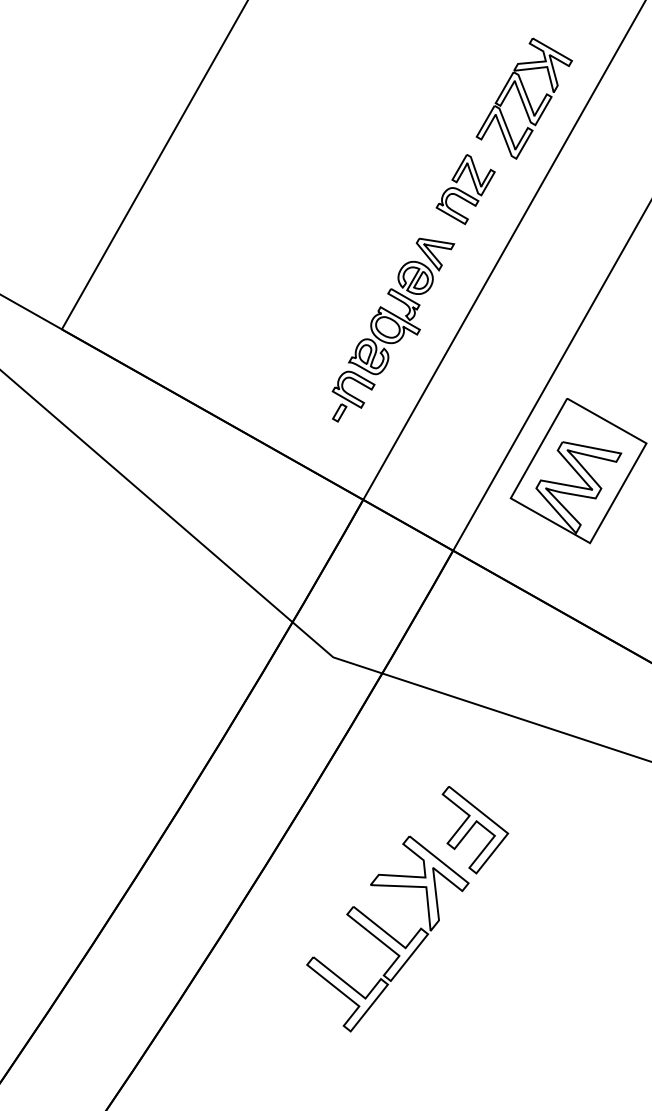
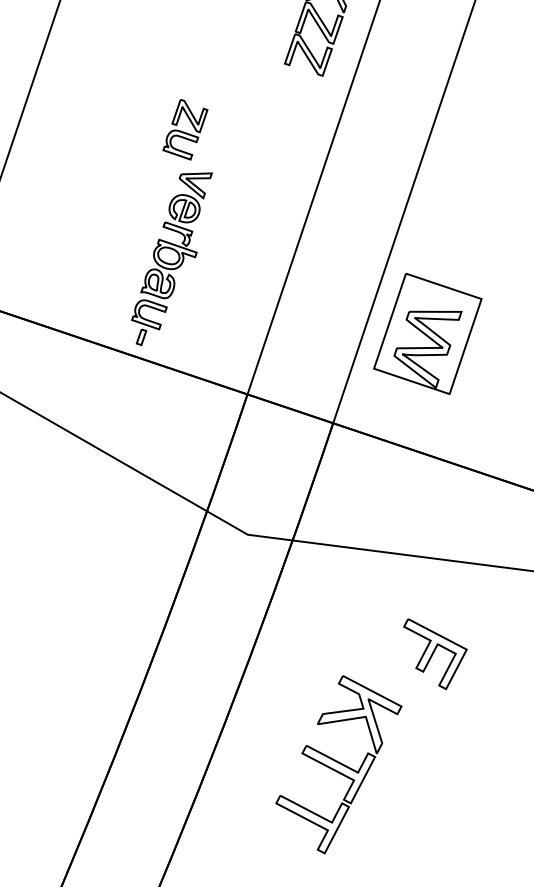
part: (465, 189) -> (185, 129), moved
part: (393, 329) -> (173, 256), moved
part: (475, 830) -> (438, 652), moved

